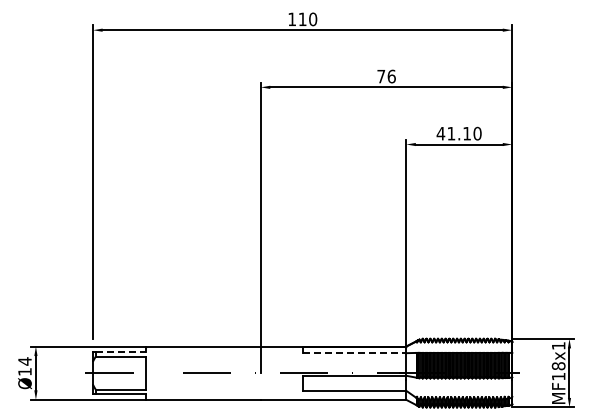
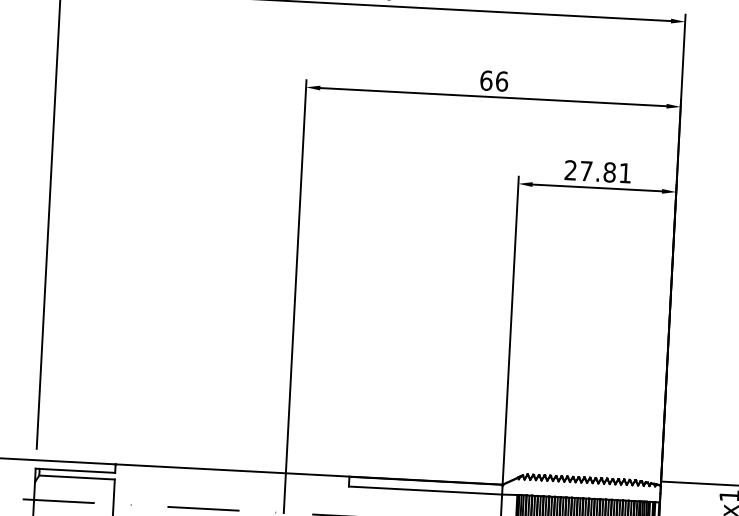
text: (381, 76) -> (486, 80), 76 -> 66
text: (458, 133) -> (596, 171), 41.10 -> 27.81
line: (121, 352) -> (77, 471), dashed -> solid
line: (355, 353) -> (426, 491), dashed -> solid

